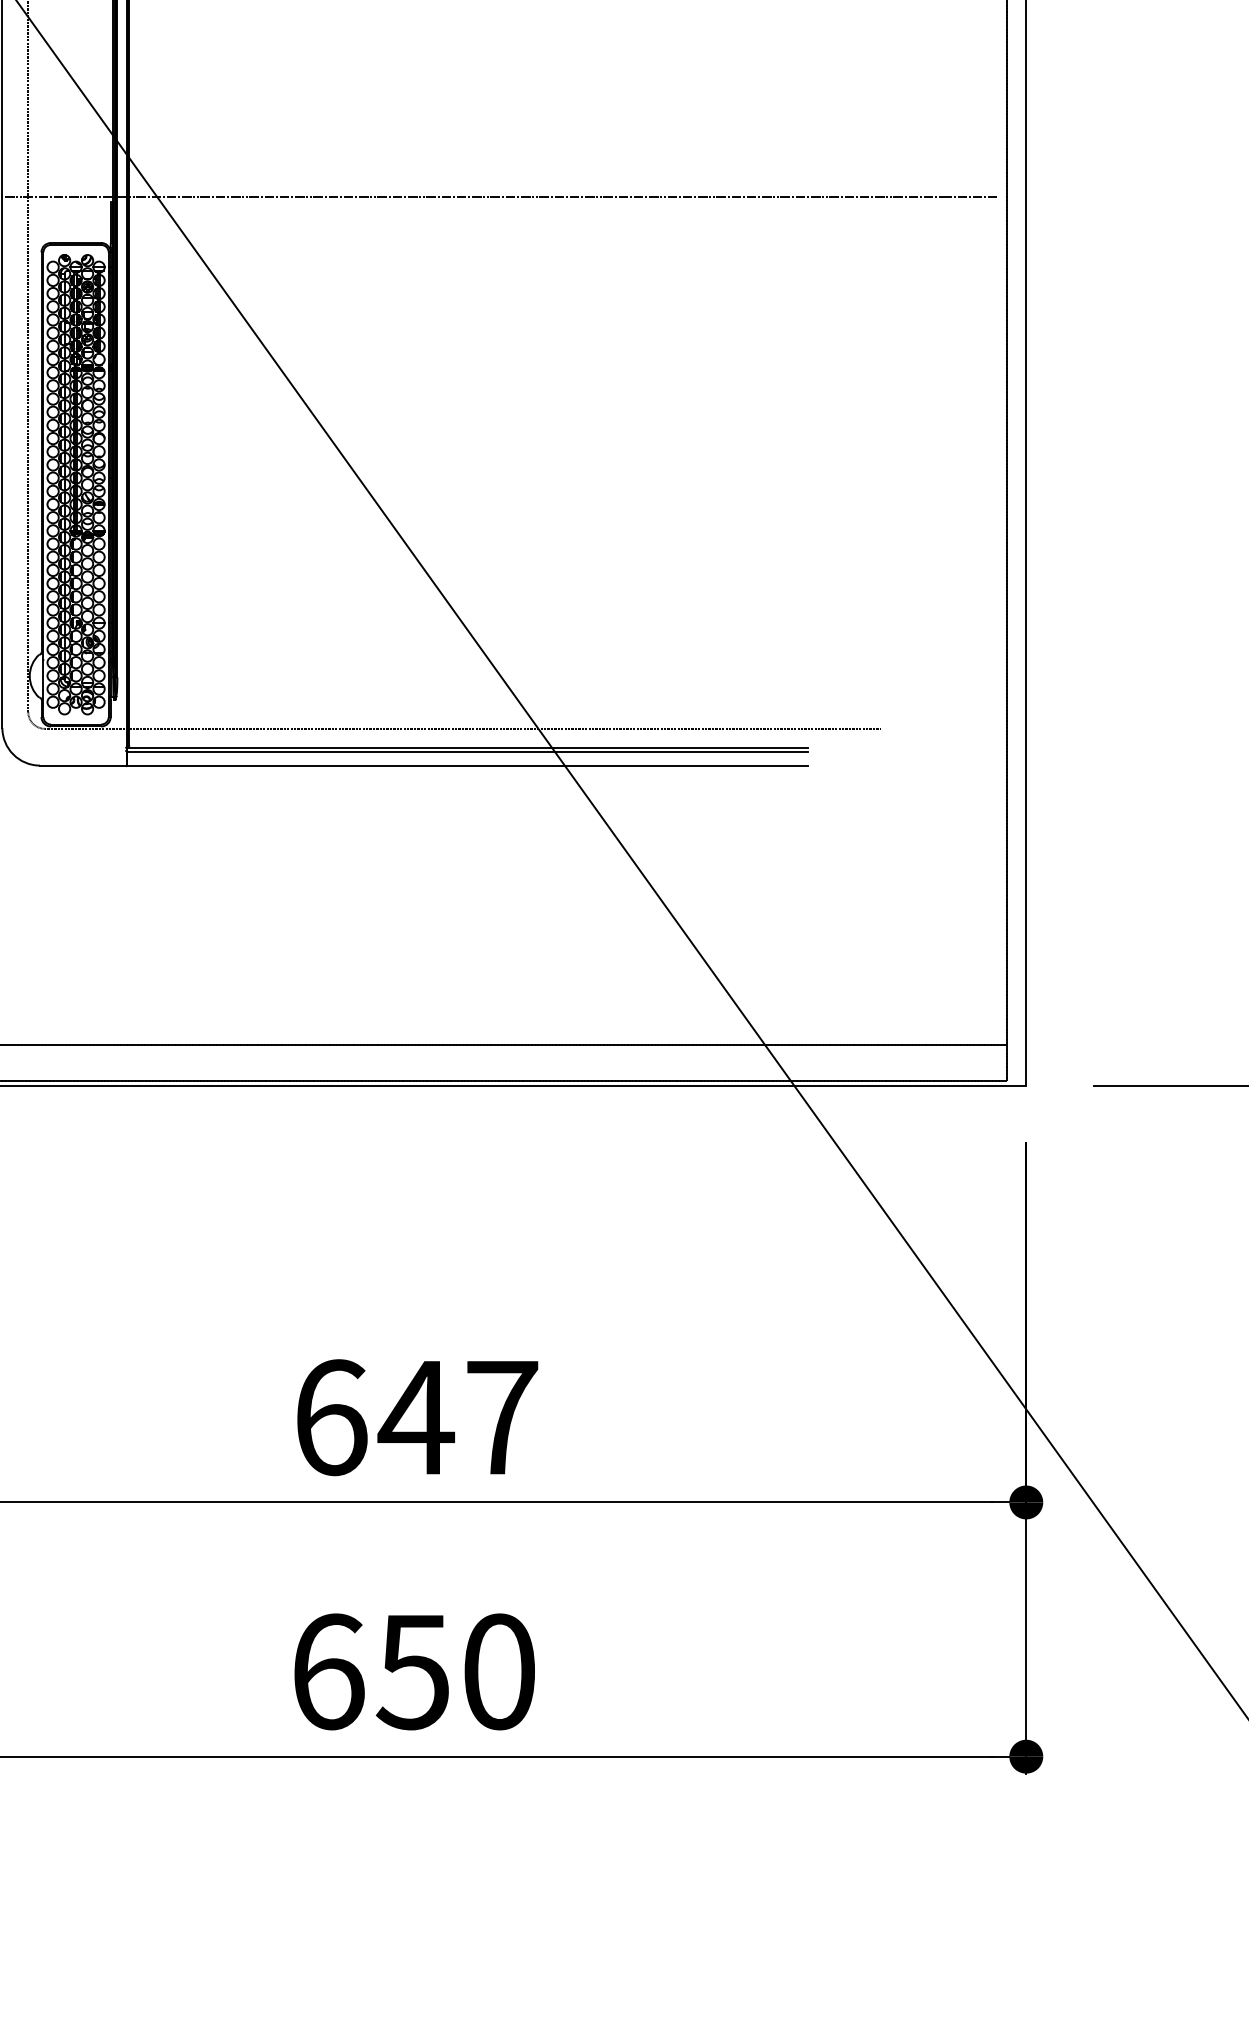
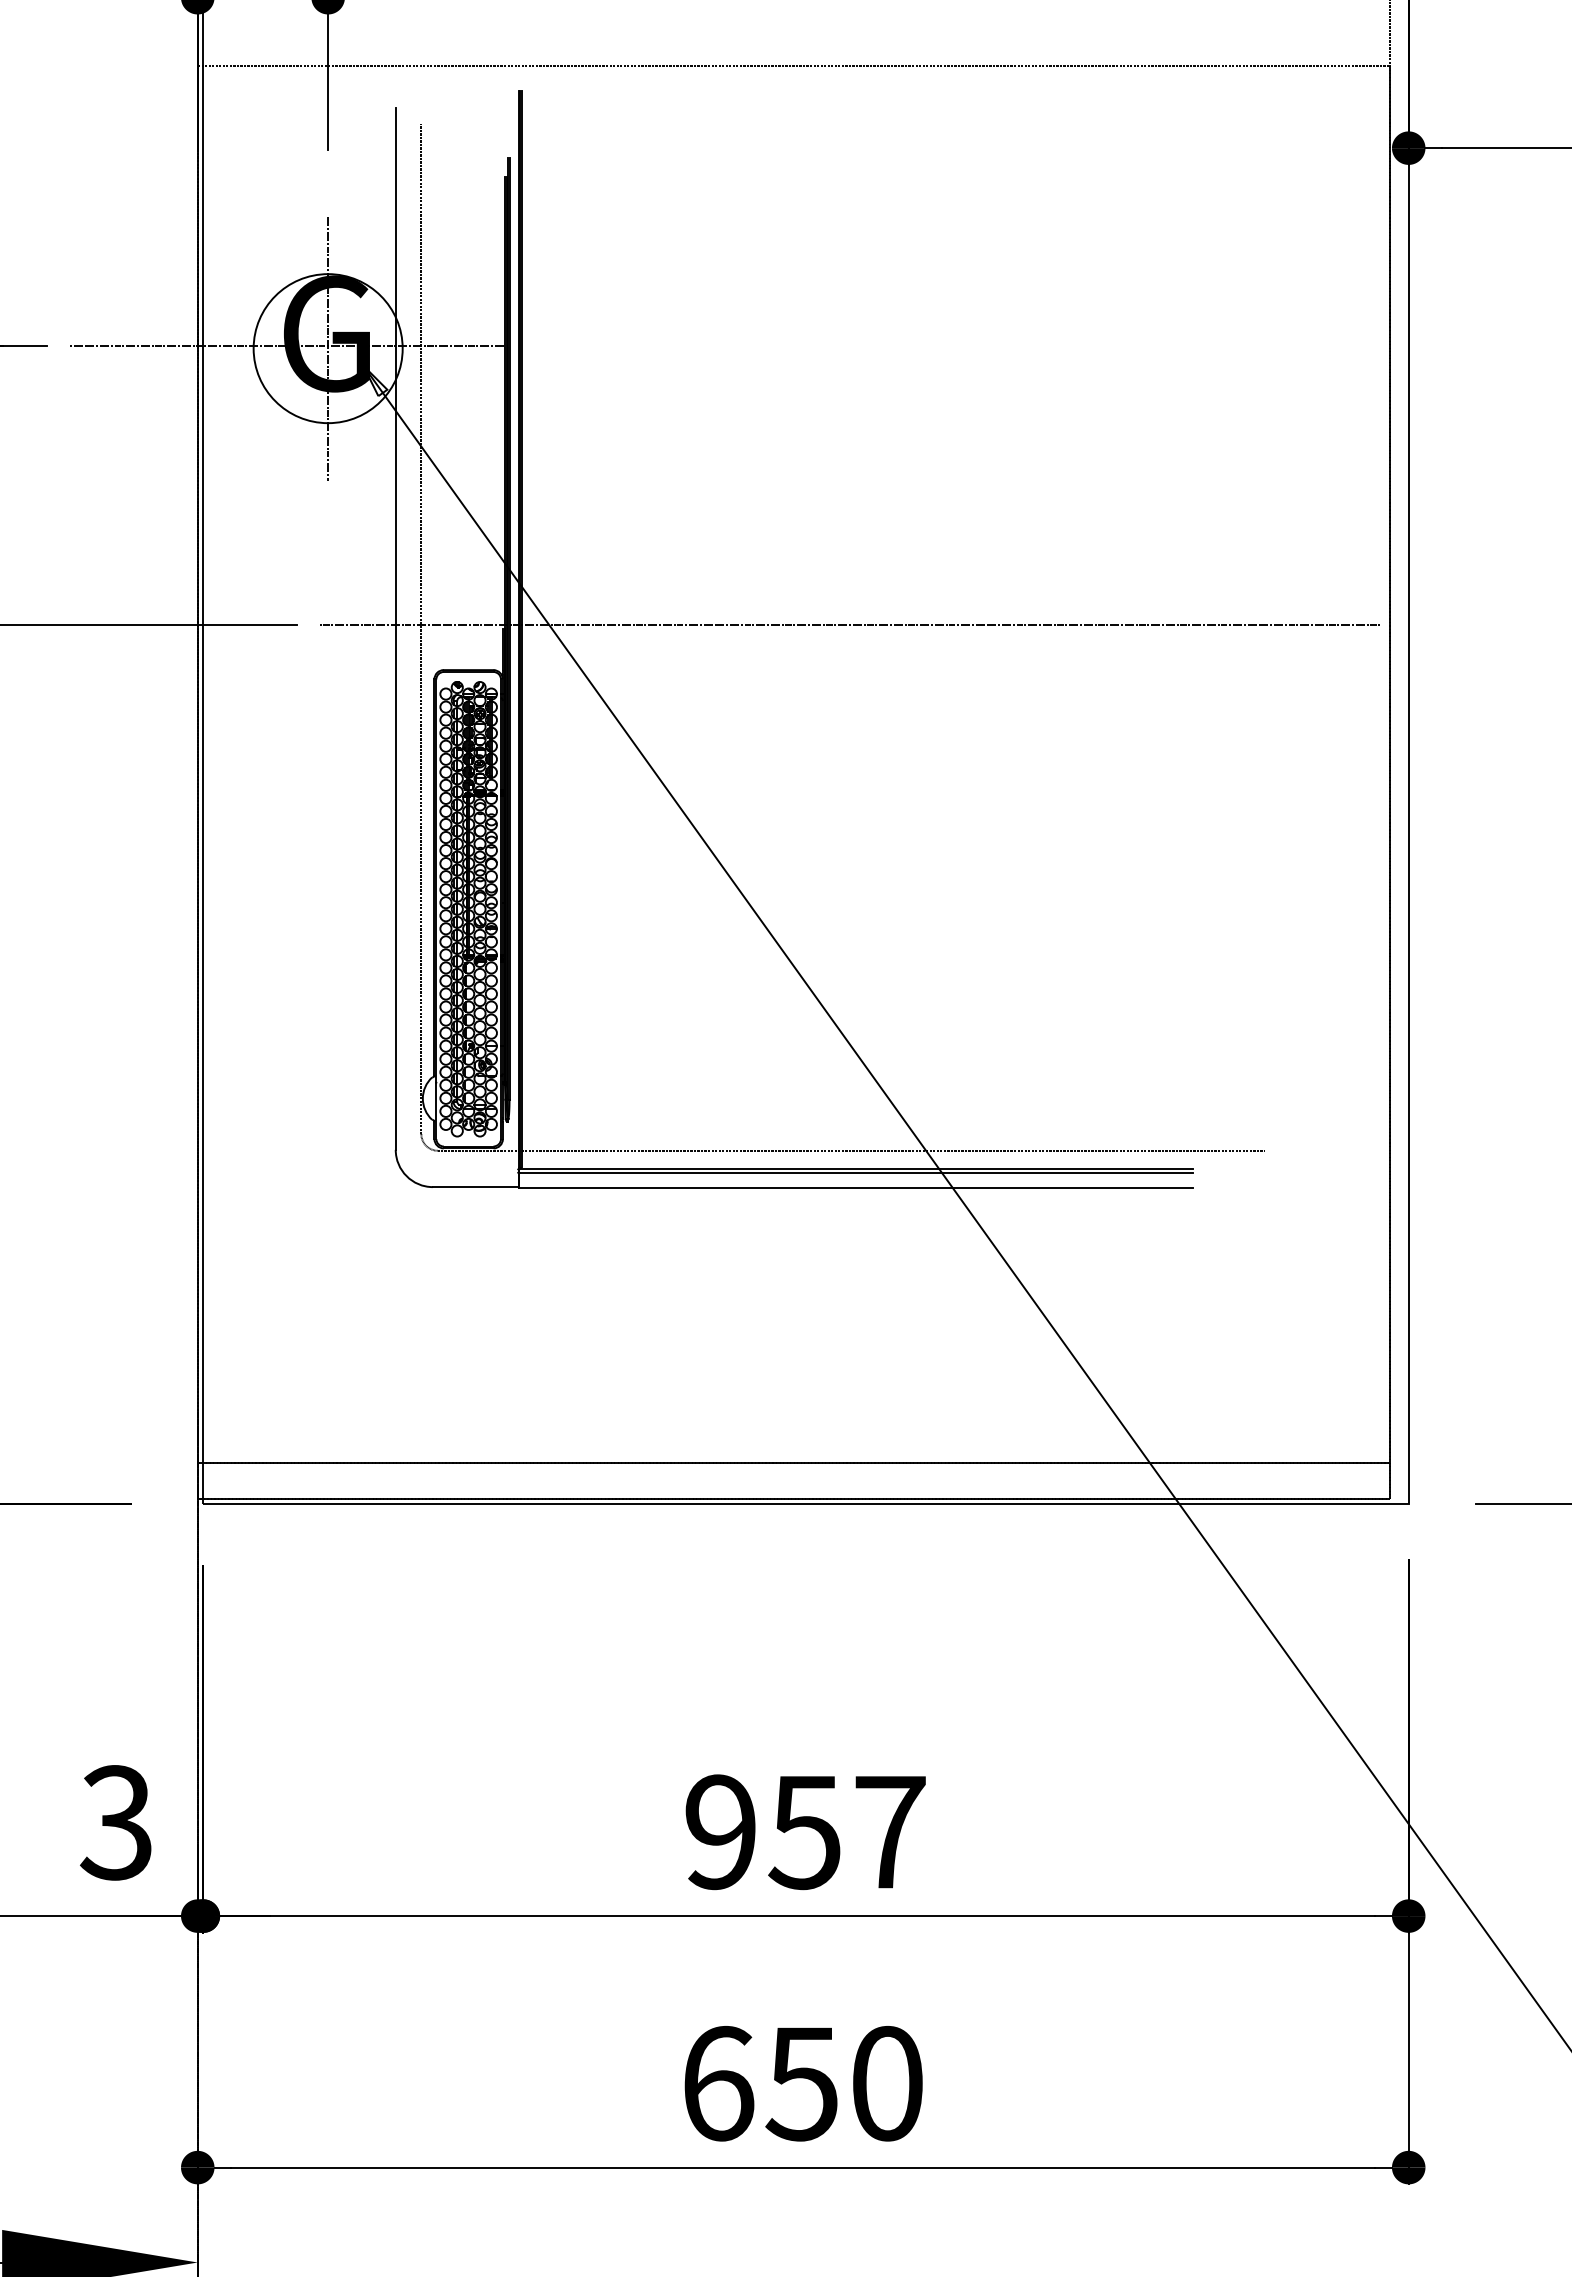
text: (375, 1417) -> (764, 1832), 647 -> 957

